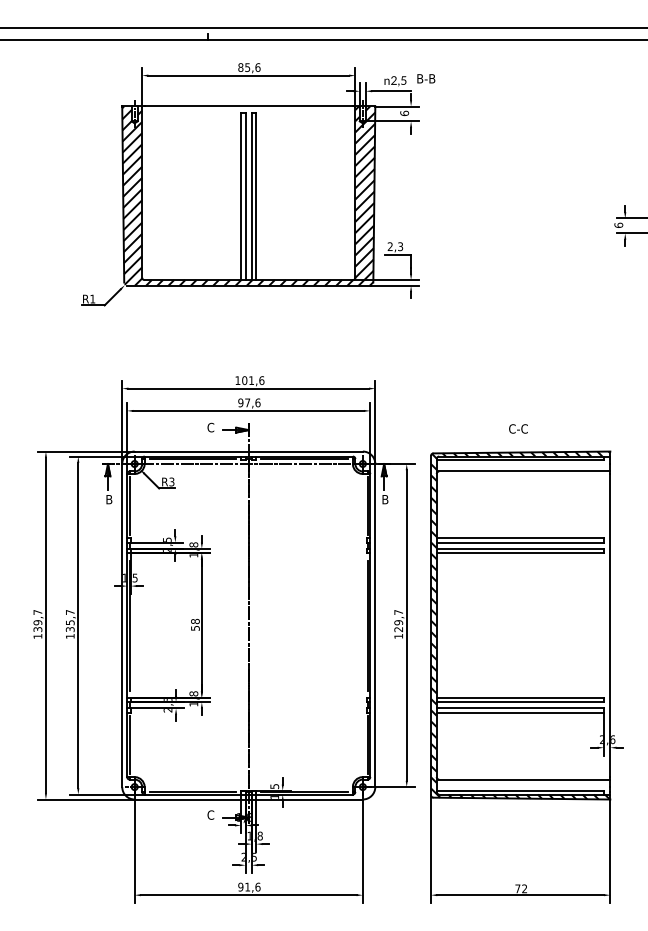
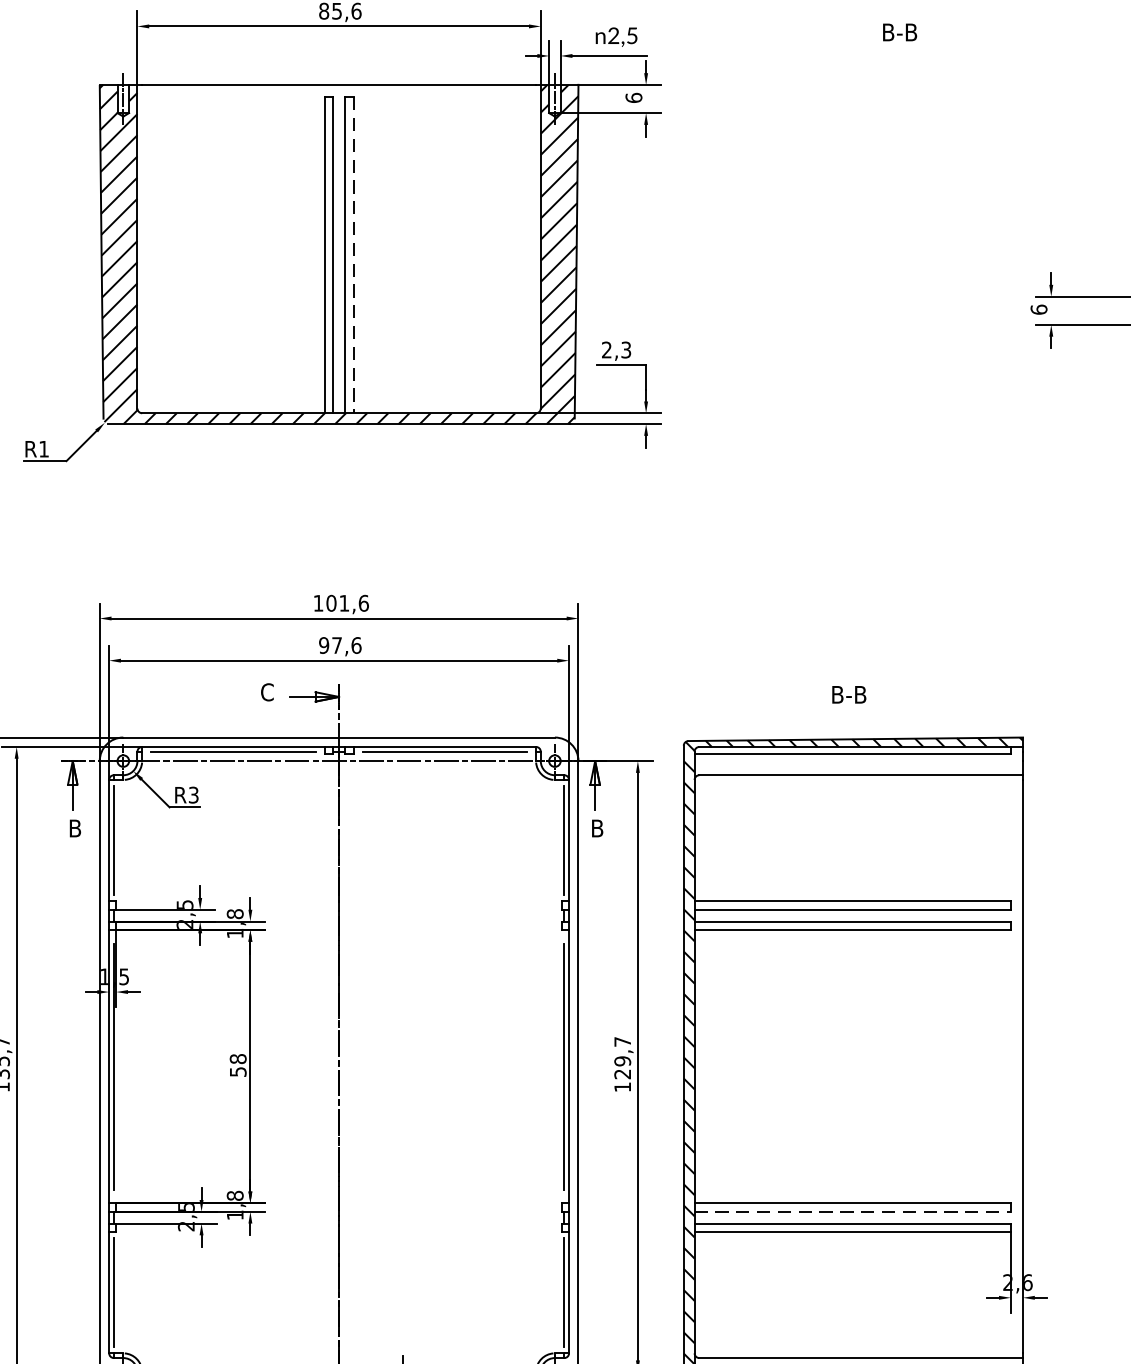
text: (426, 78) -> (900, 31), moved
line: (256, 196) -> (353, 255), solid -> dashed
text: (518, 428) -> (849, 693), C-C -> B-B
line: (520, 702) -> (853, 1212), solid -> dashed

